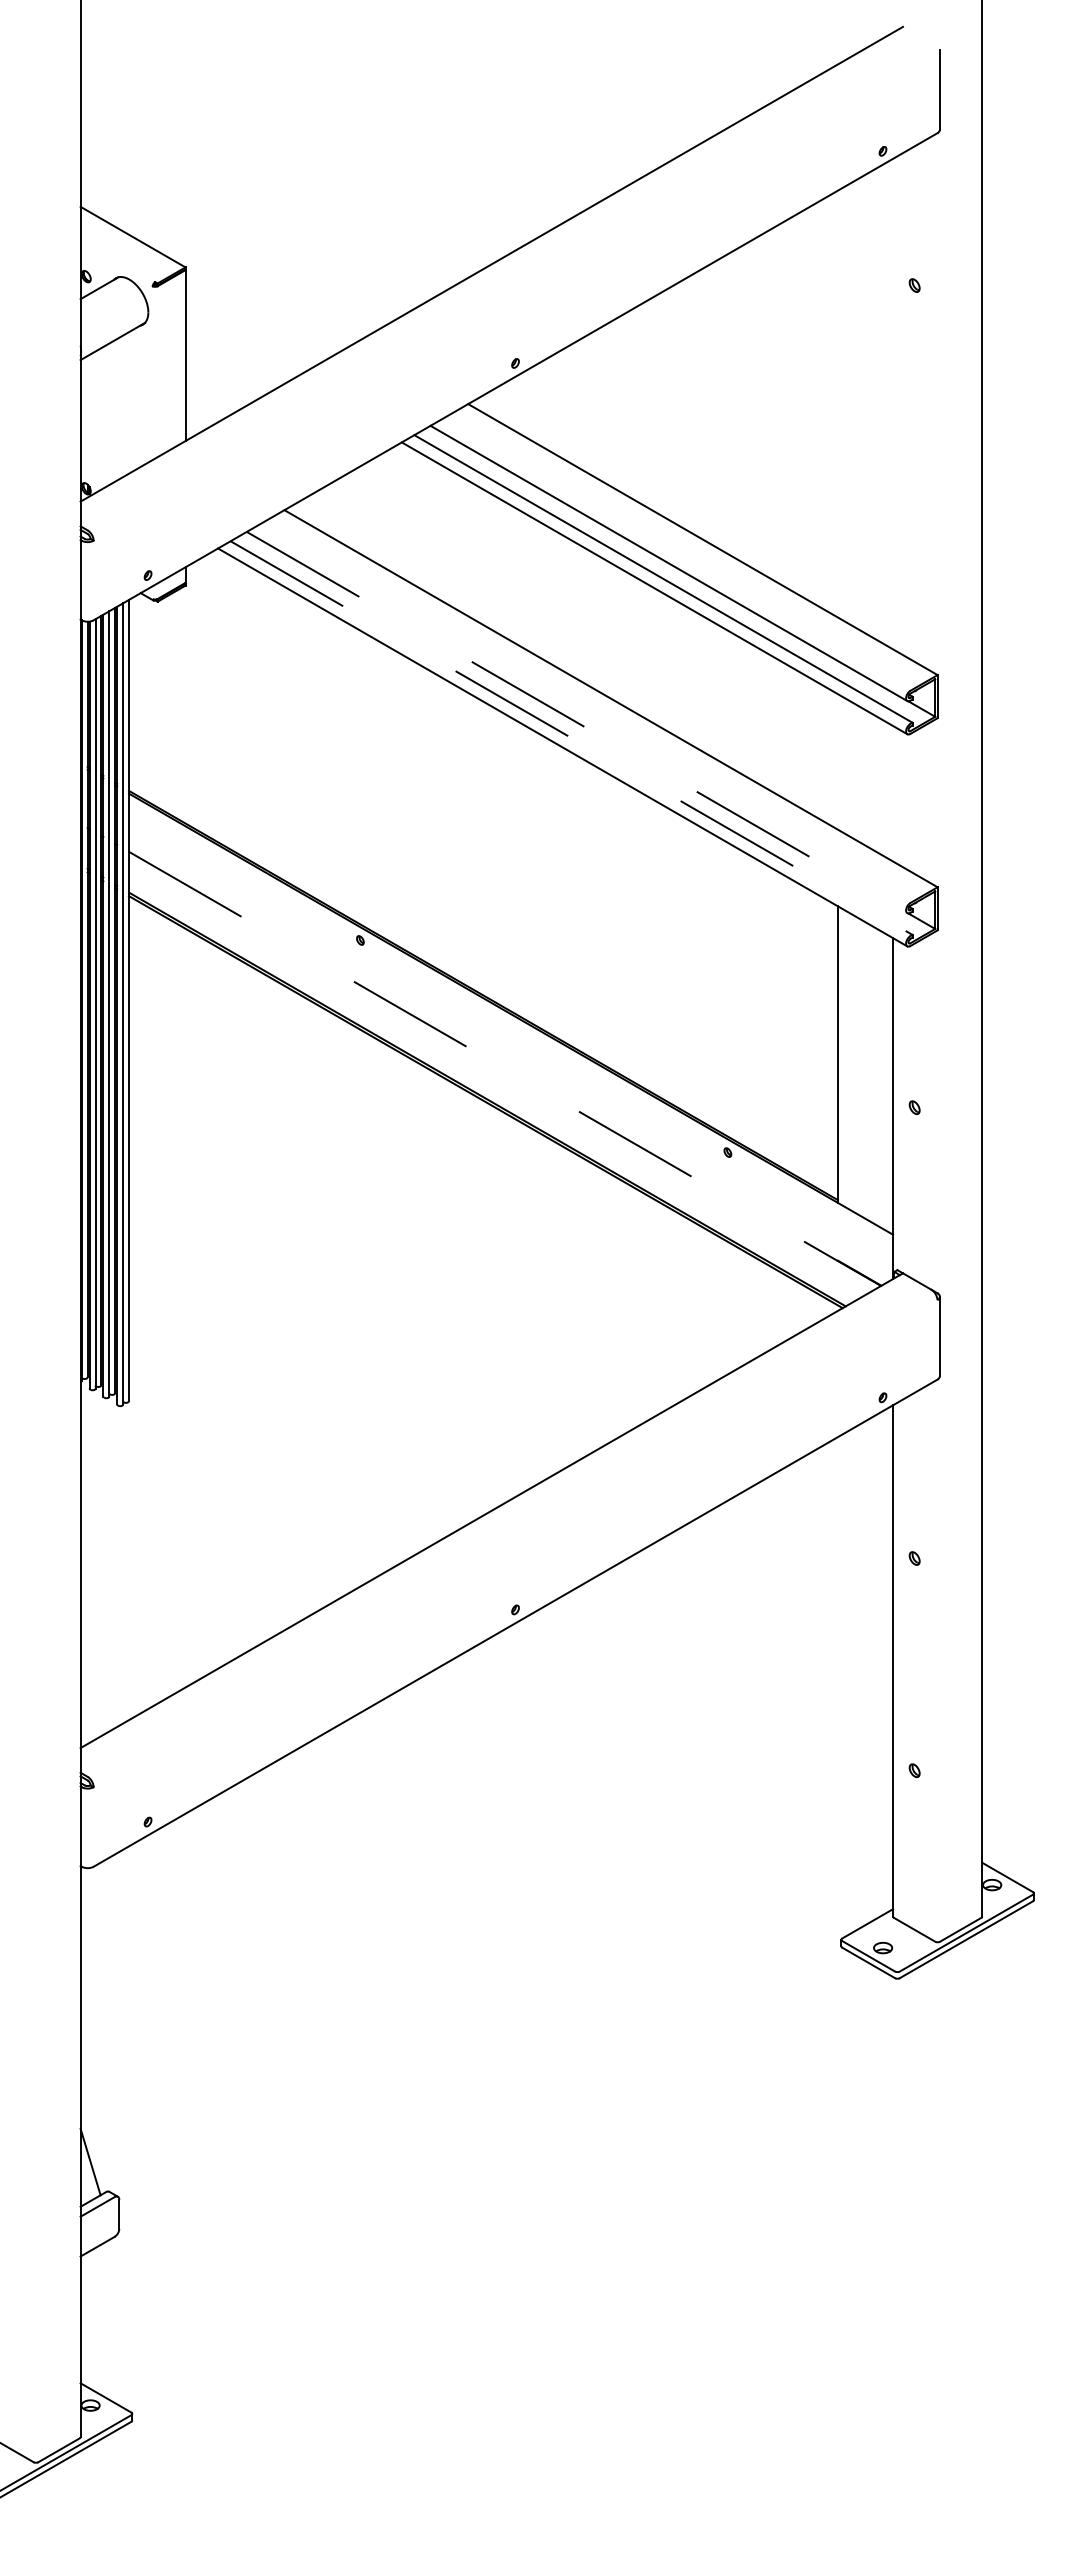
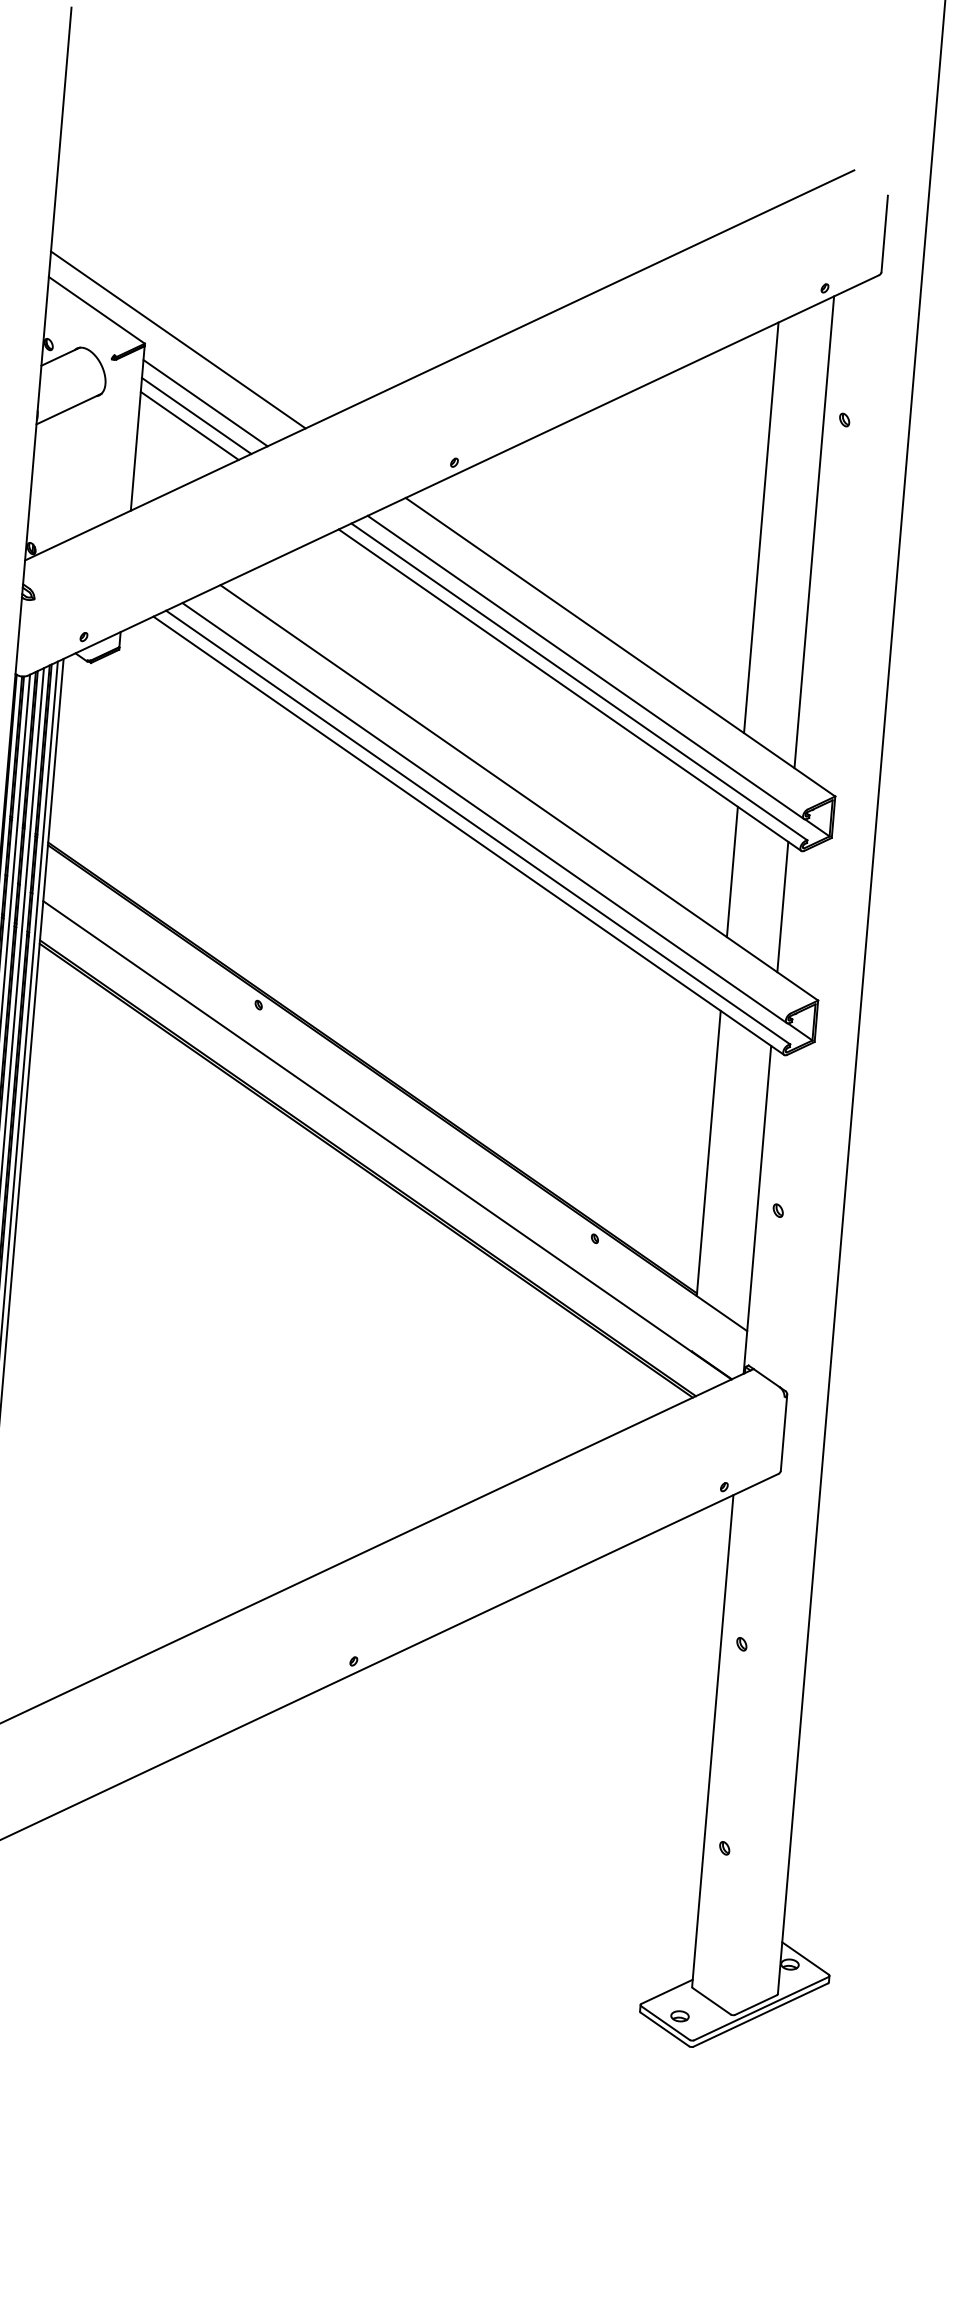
line: (219, 260) -> (178, 339), added
line: (253, 323) -> (205, 403), added
line: (245, 337) -> (196, 415), added
line: (238, 348) -> (189, 425), added
line: (837, 403) -> (760, 527), added
line: (893, 403) -> (814, 531), added
line: (577, 722) -> (485, 813), dashed -> solid
line: (571, 738) -> (478, 827), dashed -> solid
line: (837, 761) -> (731, 871), added
line: (893, 793) -> (783, 906), added
line: (505, 1069) -> (387, 1140), dashed -> solid

